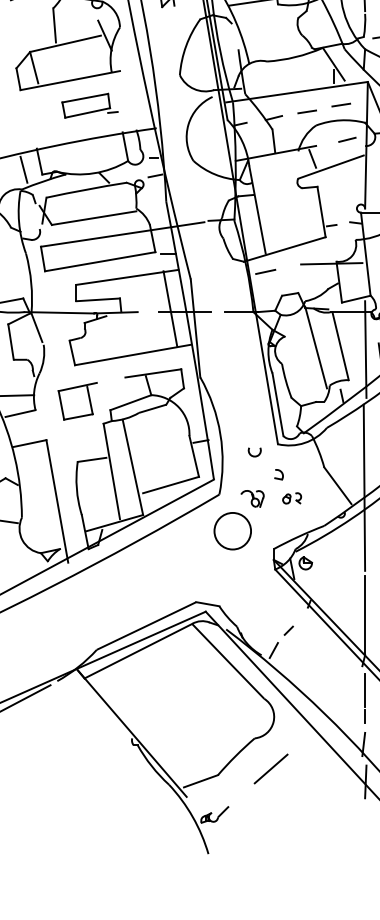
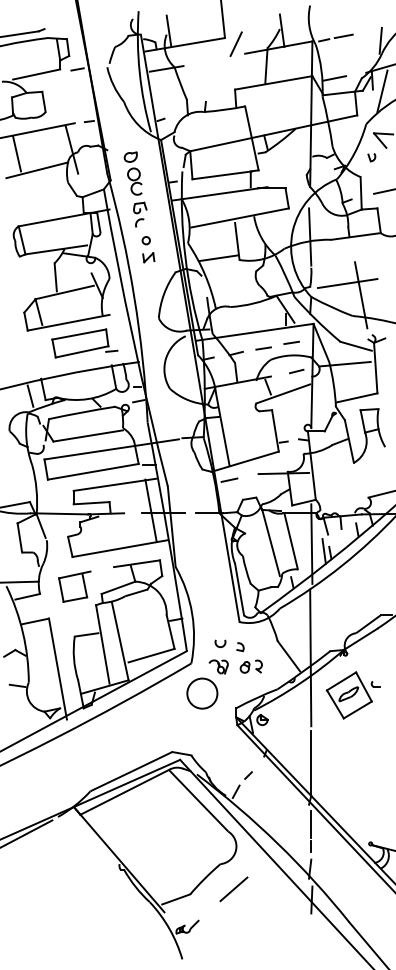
part: (89, 105) -> (84, 343), size x1.43
arc: (252, 454) -> (218, 645), moved
part: (291, 498) -> (250, 666), size x1.43

